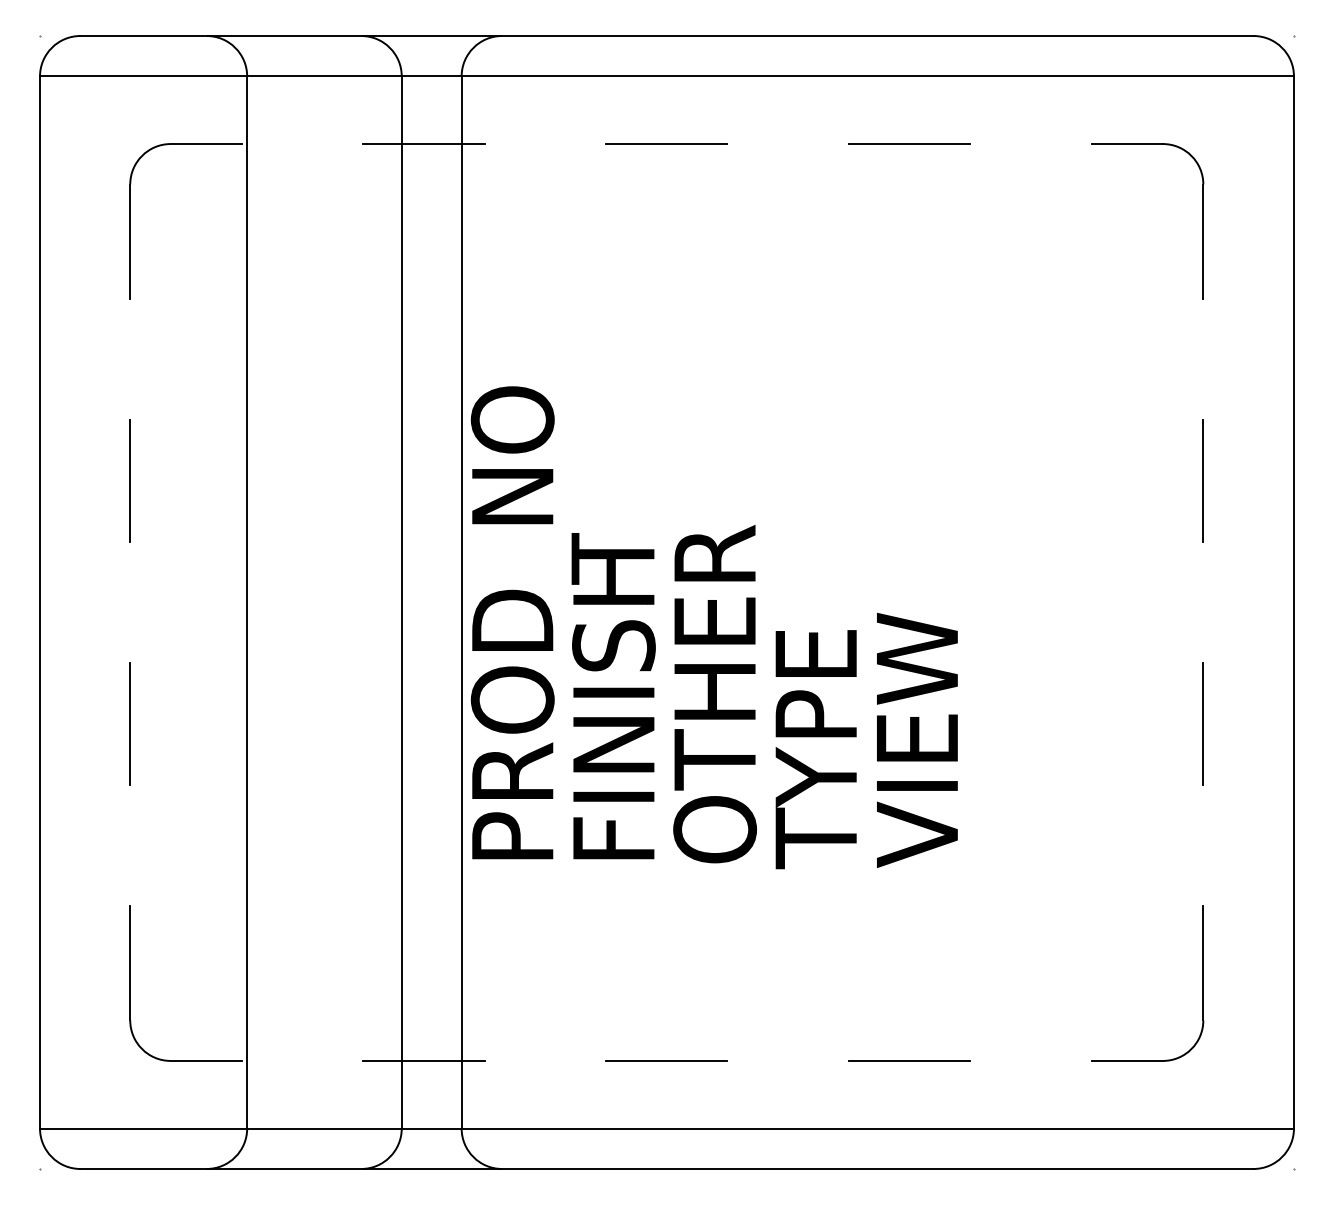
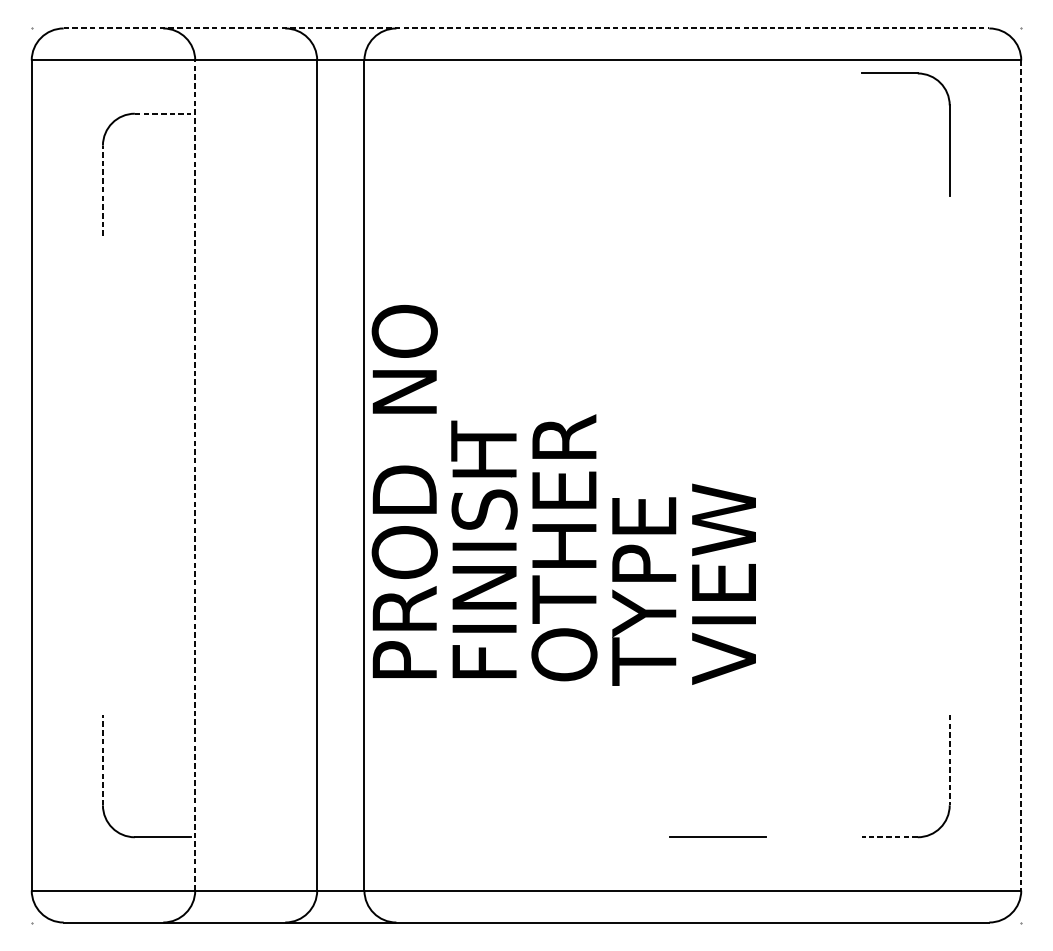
line: (667, 36) -> (526, 28), solid -> dashed
line: (909, 143) -> (717, 113), removed
line: (206, 144) -> (163, 114), solid -> dashed
line: (423, 144) -> (334, 114), removed
line: (666, 144) -> (526, 114), removed
part: (1202, 221) -> (949, 134), moved
line: (130, 241) -> (103, 190), solid -> dashed
line: (130, 480) -> (103, 379), removed
line: (1203, 480) -> (949, 379), removed
line: (247, 602) -> (195, 475), solid -> dashed
line: (1293, 602) -> (1020, 475), solid -> dashed
line: (130, 723) -> (103, 570), removed
line: (1203, 723) -> (949, 570), removed
line: (130, 962) -> (103, 759), solid -> dashed
line: (1203, 963) -> (949, 760), solid -> dashed
line: (423, 1060) -> (334, 836), removed
line: (666, 1060) -> (526, 836), removed
line: (1127, 1060) -> (889, 836), solid -> dashed

